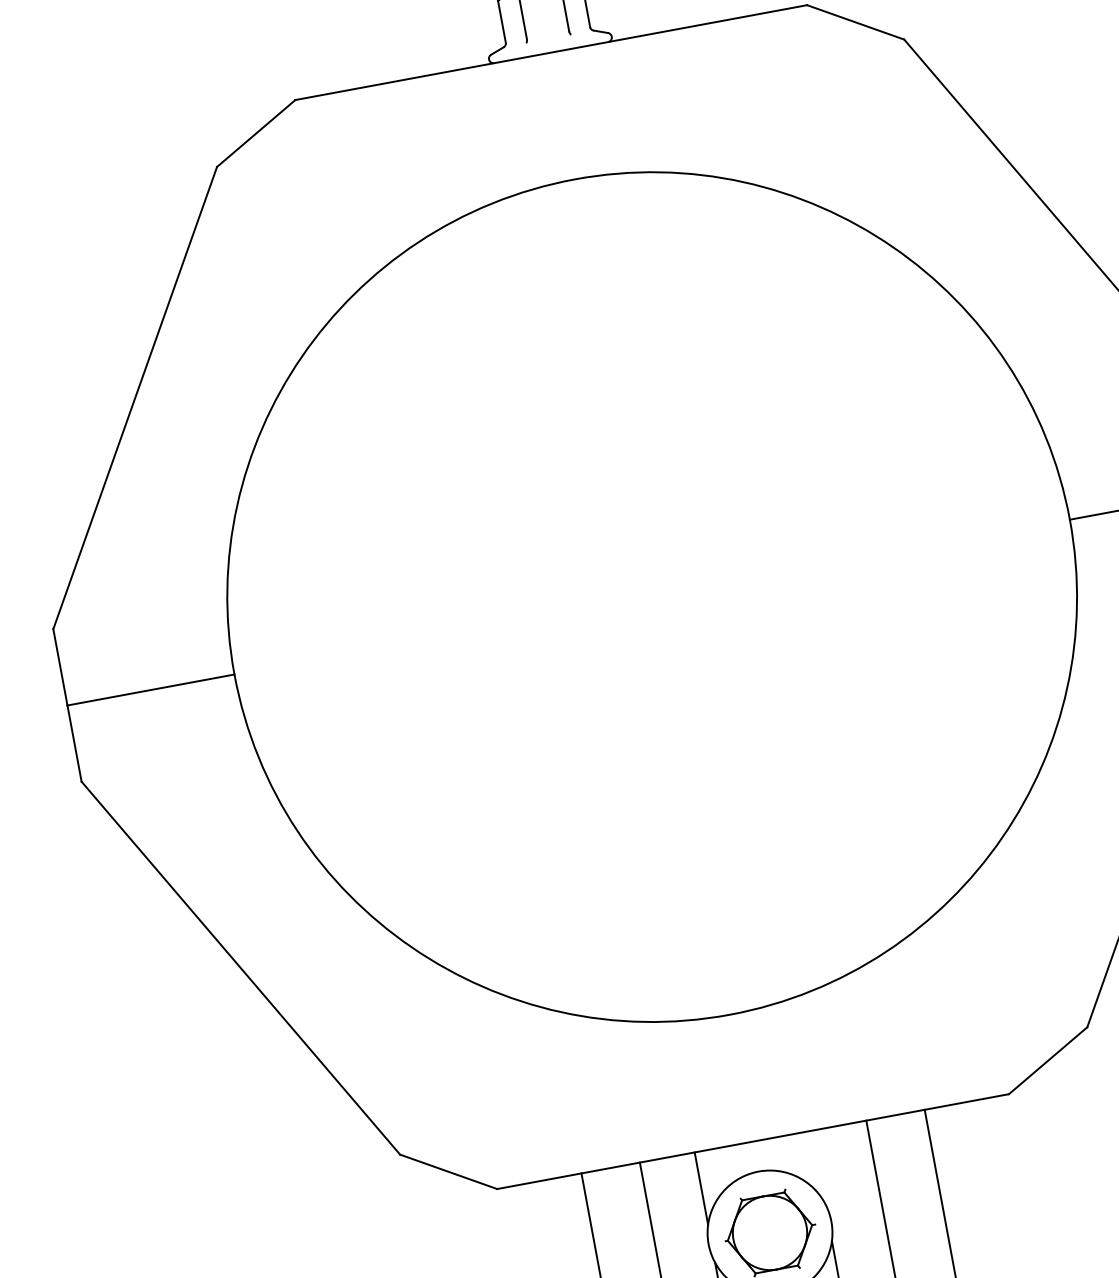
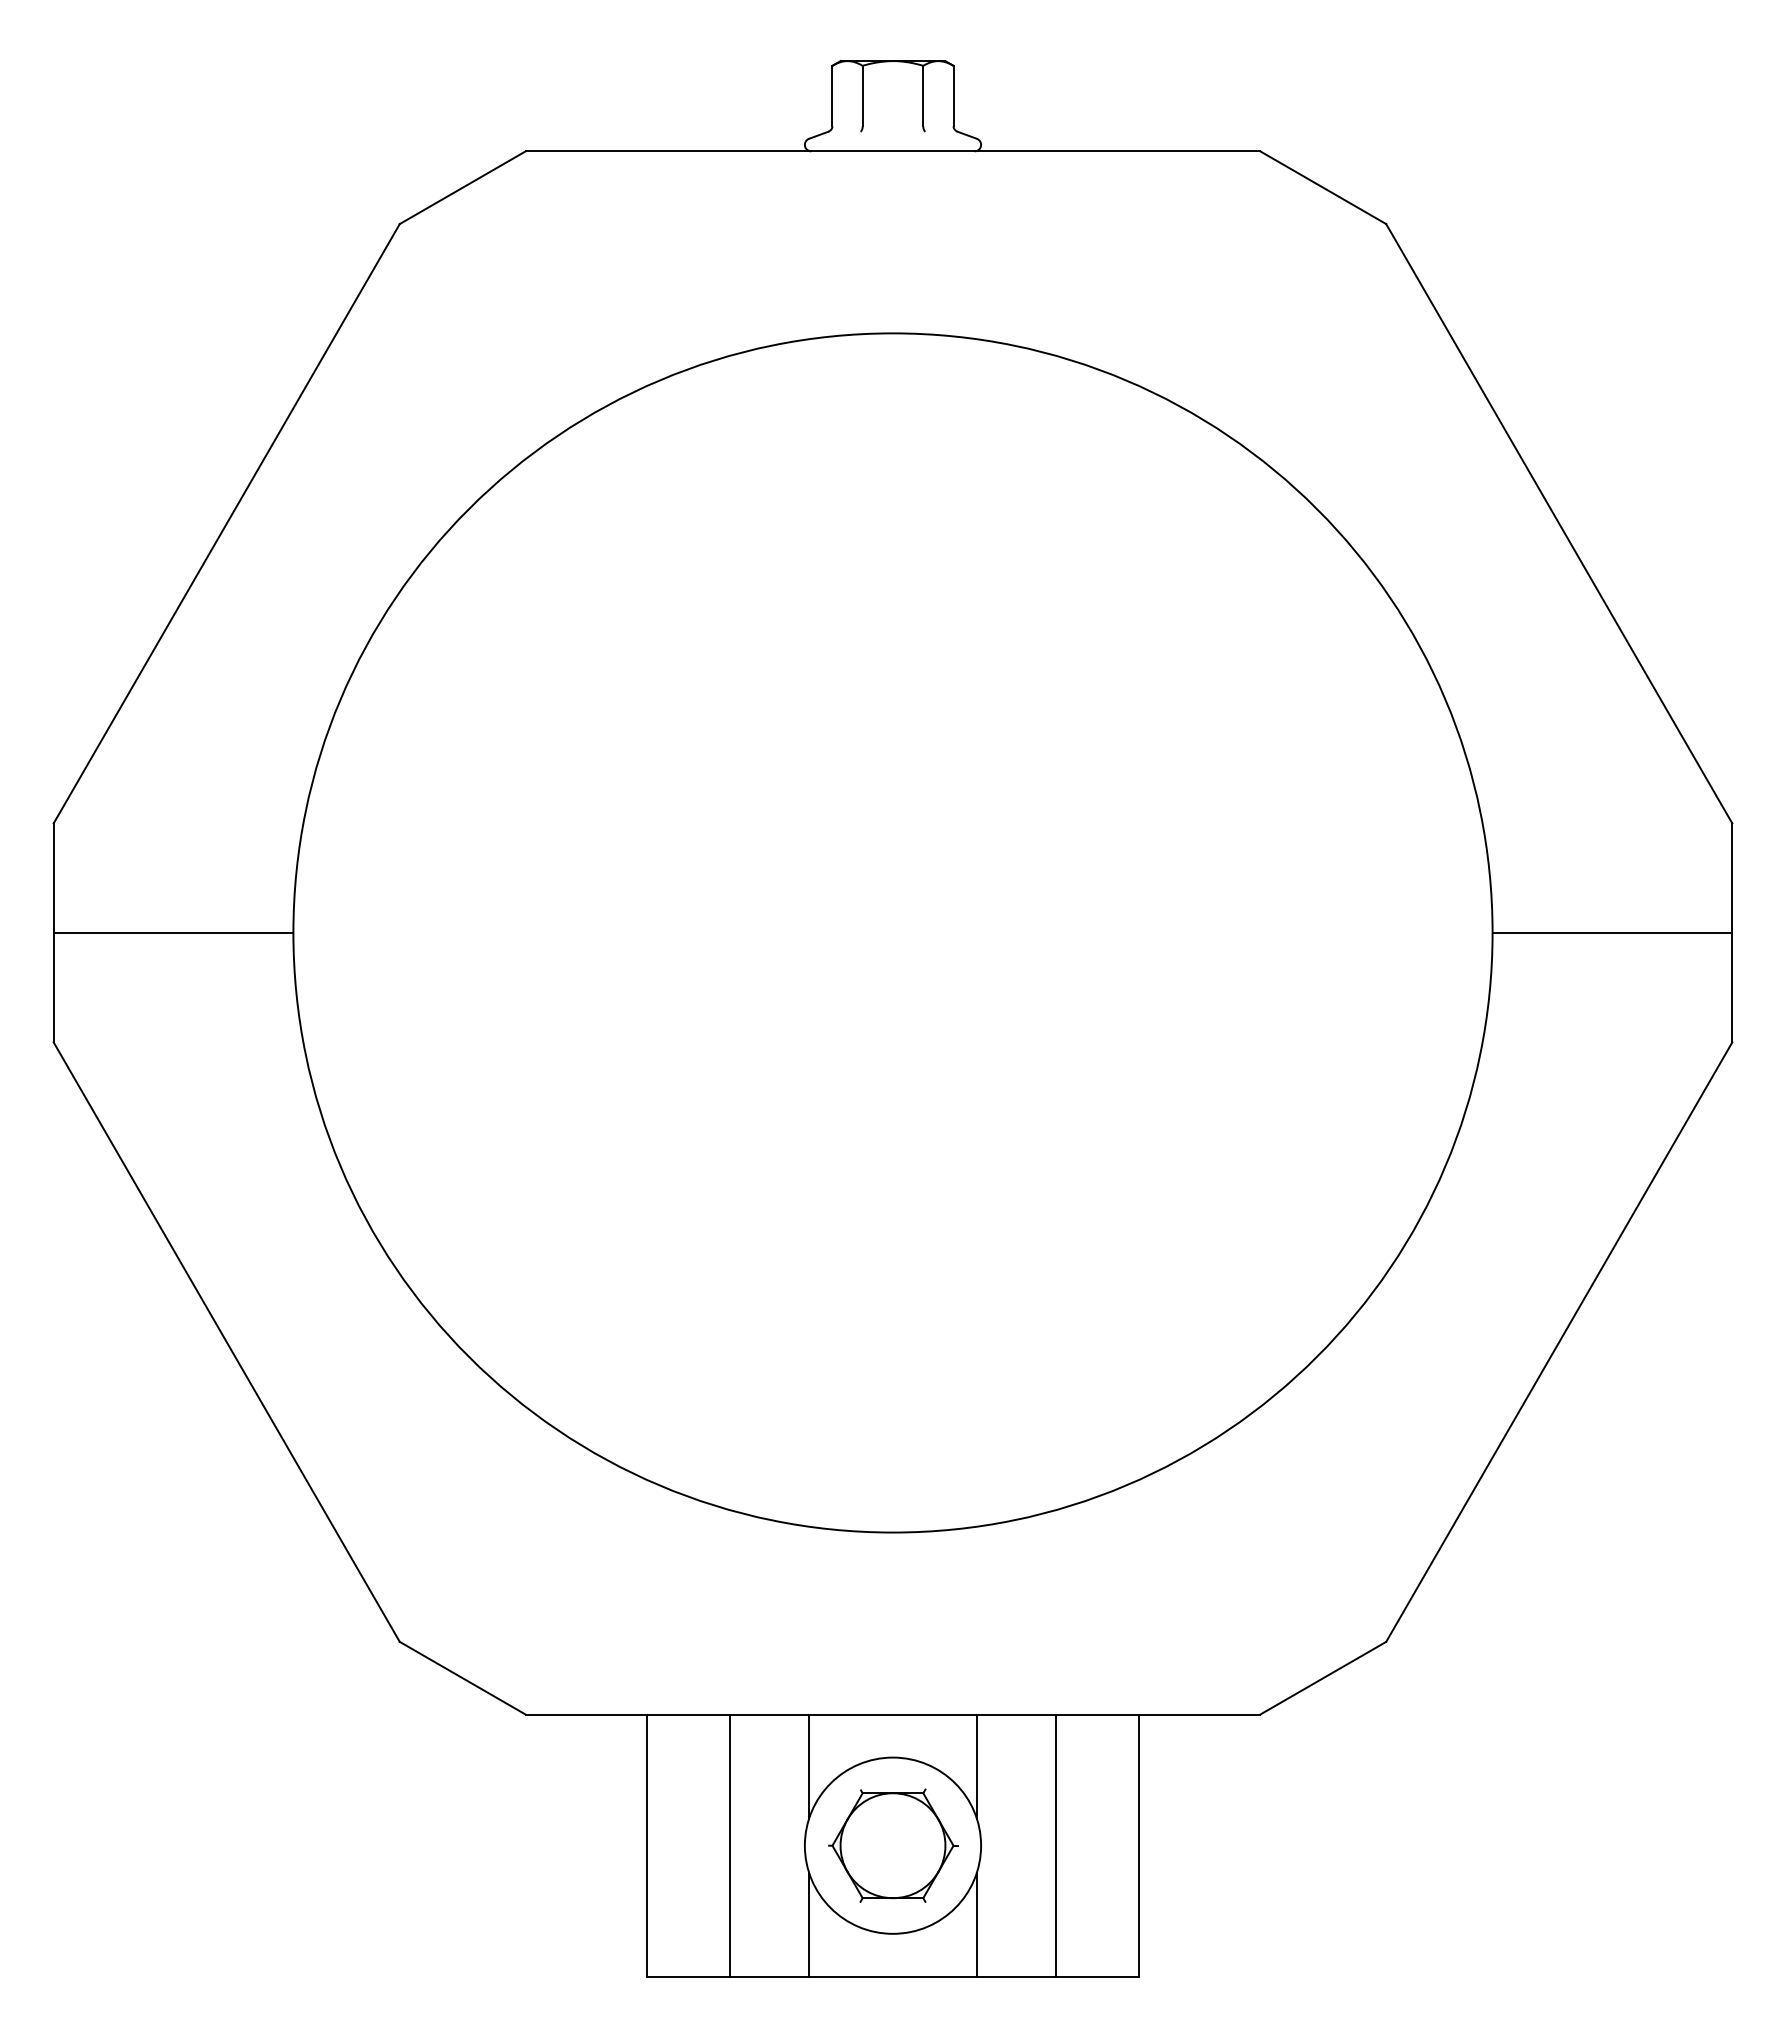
line: (817, 1167) -> (976, 1766), added

